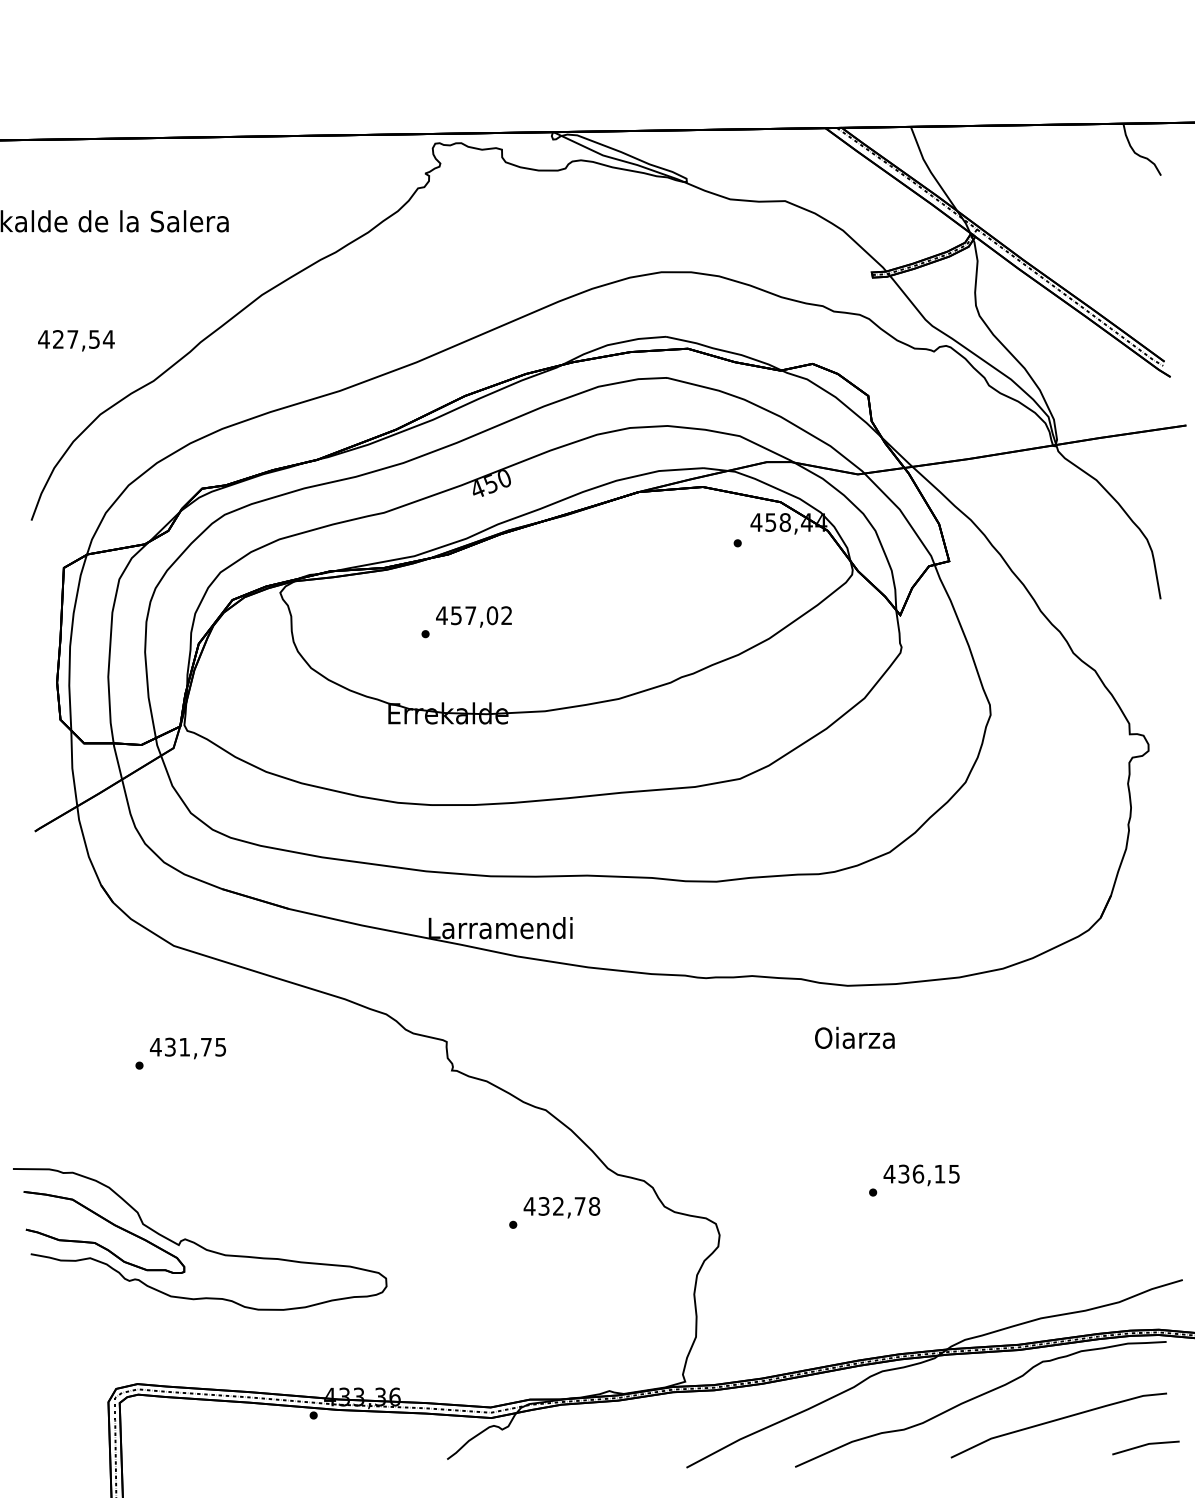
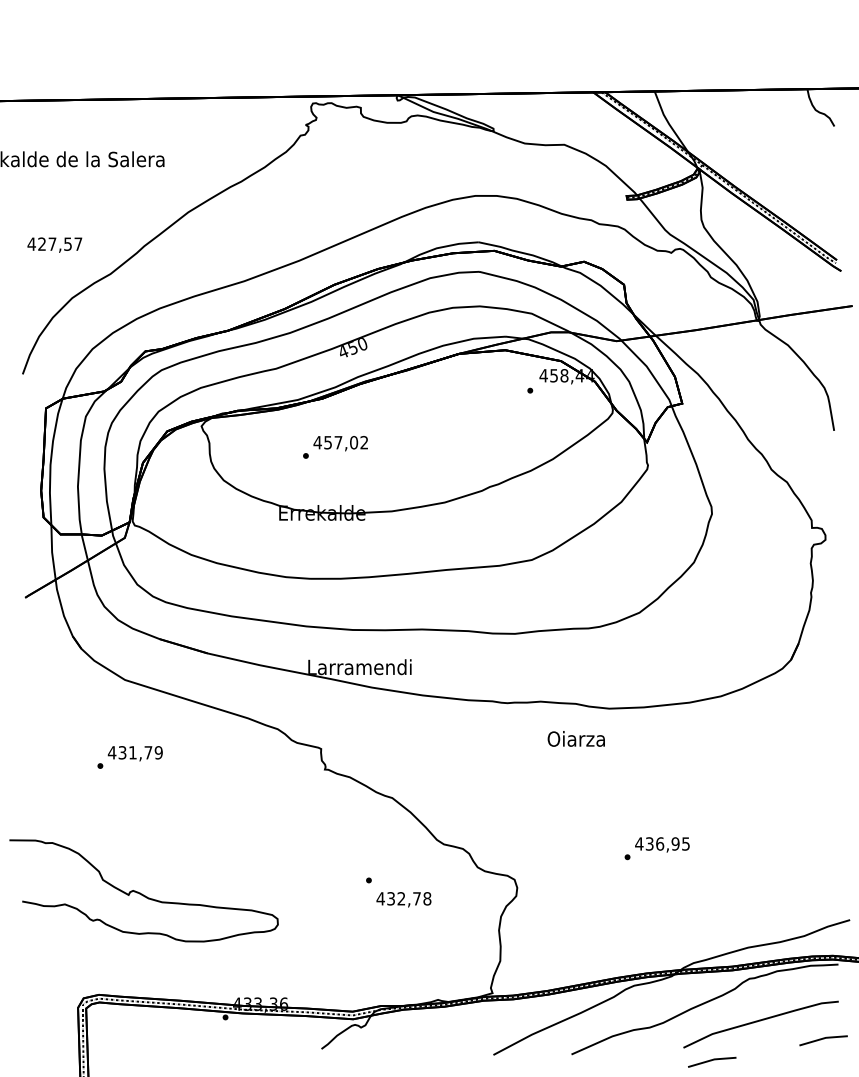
text: (108, 339) -> (78, 244), 427,54 -> 427,57
text: (854, 1037) -> (576, 738), moved
text: (220, 1046) -> (158, 752), 431,75 -> 431,79
text: (939, 1173) -> (675, 843), 436,15 -> 436,95
text: (561, 1207) -> (403, 899), moved
part: (109, 1223) -> (78, 879), removed
line: (989, 1476) -> (711, 1061), added

